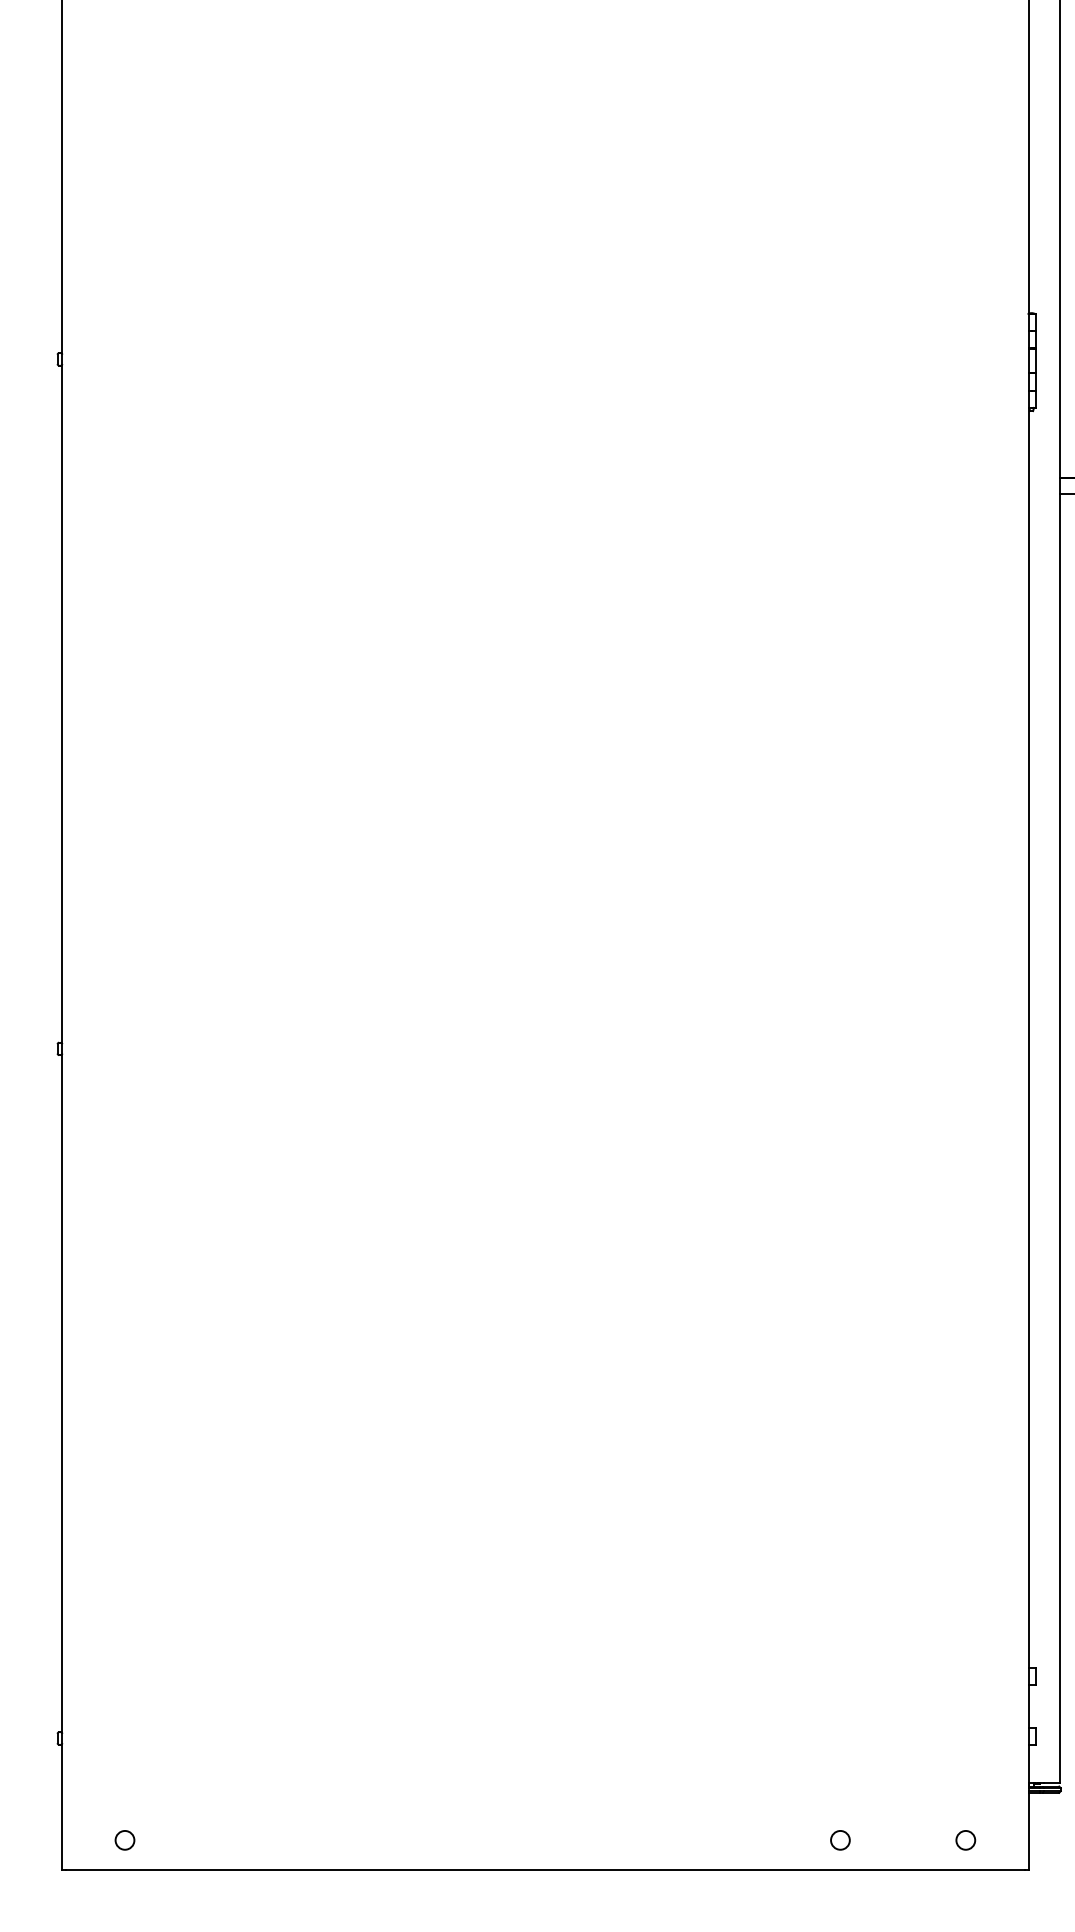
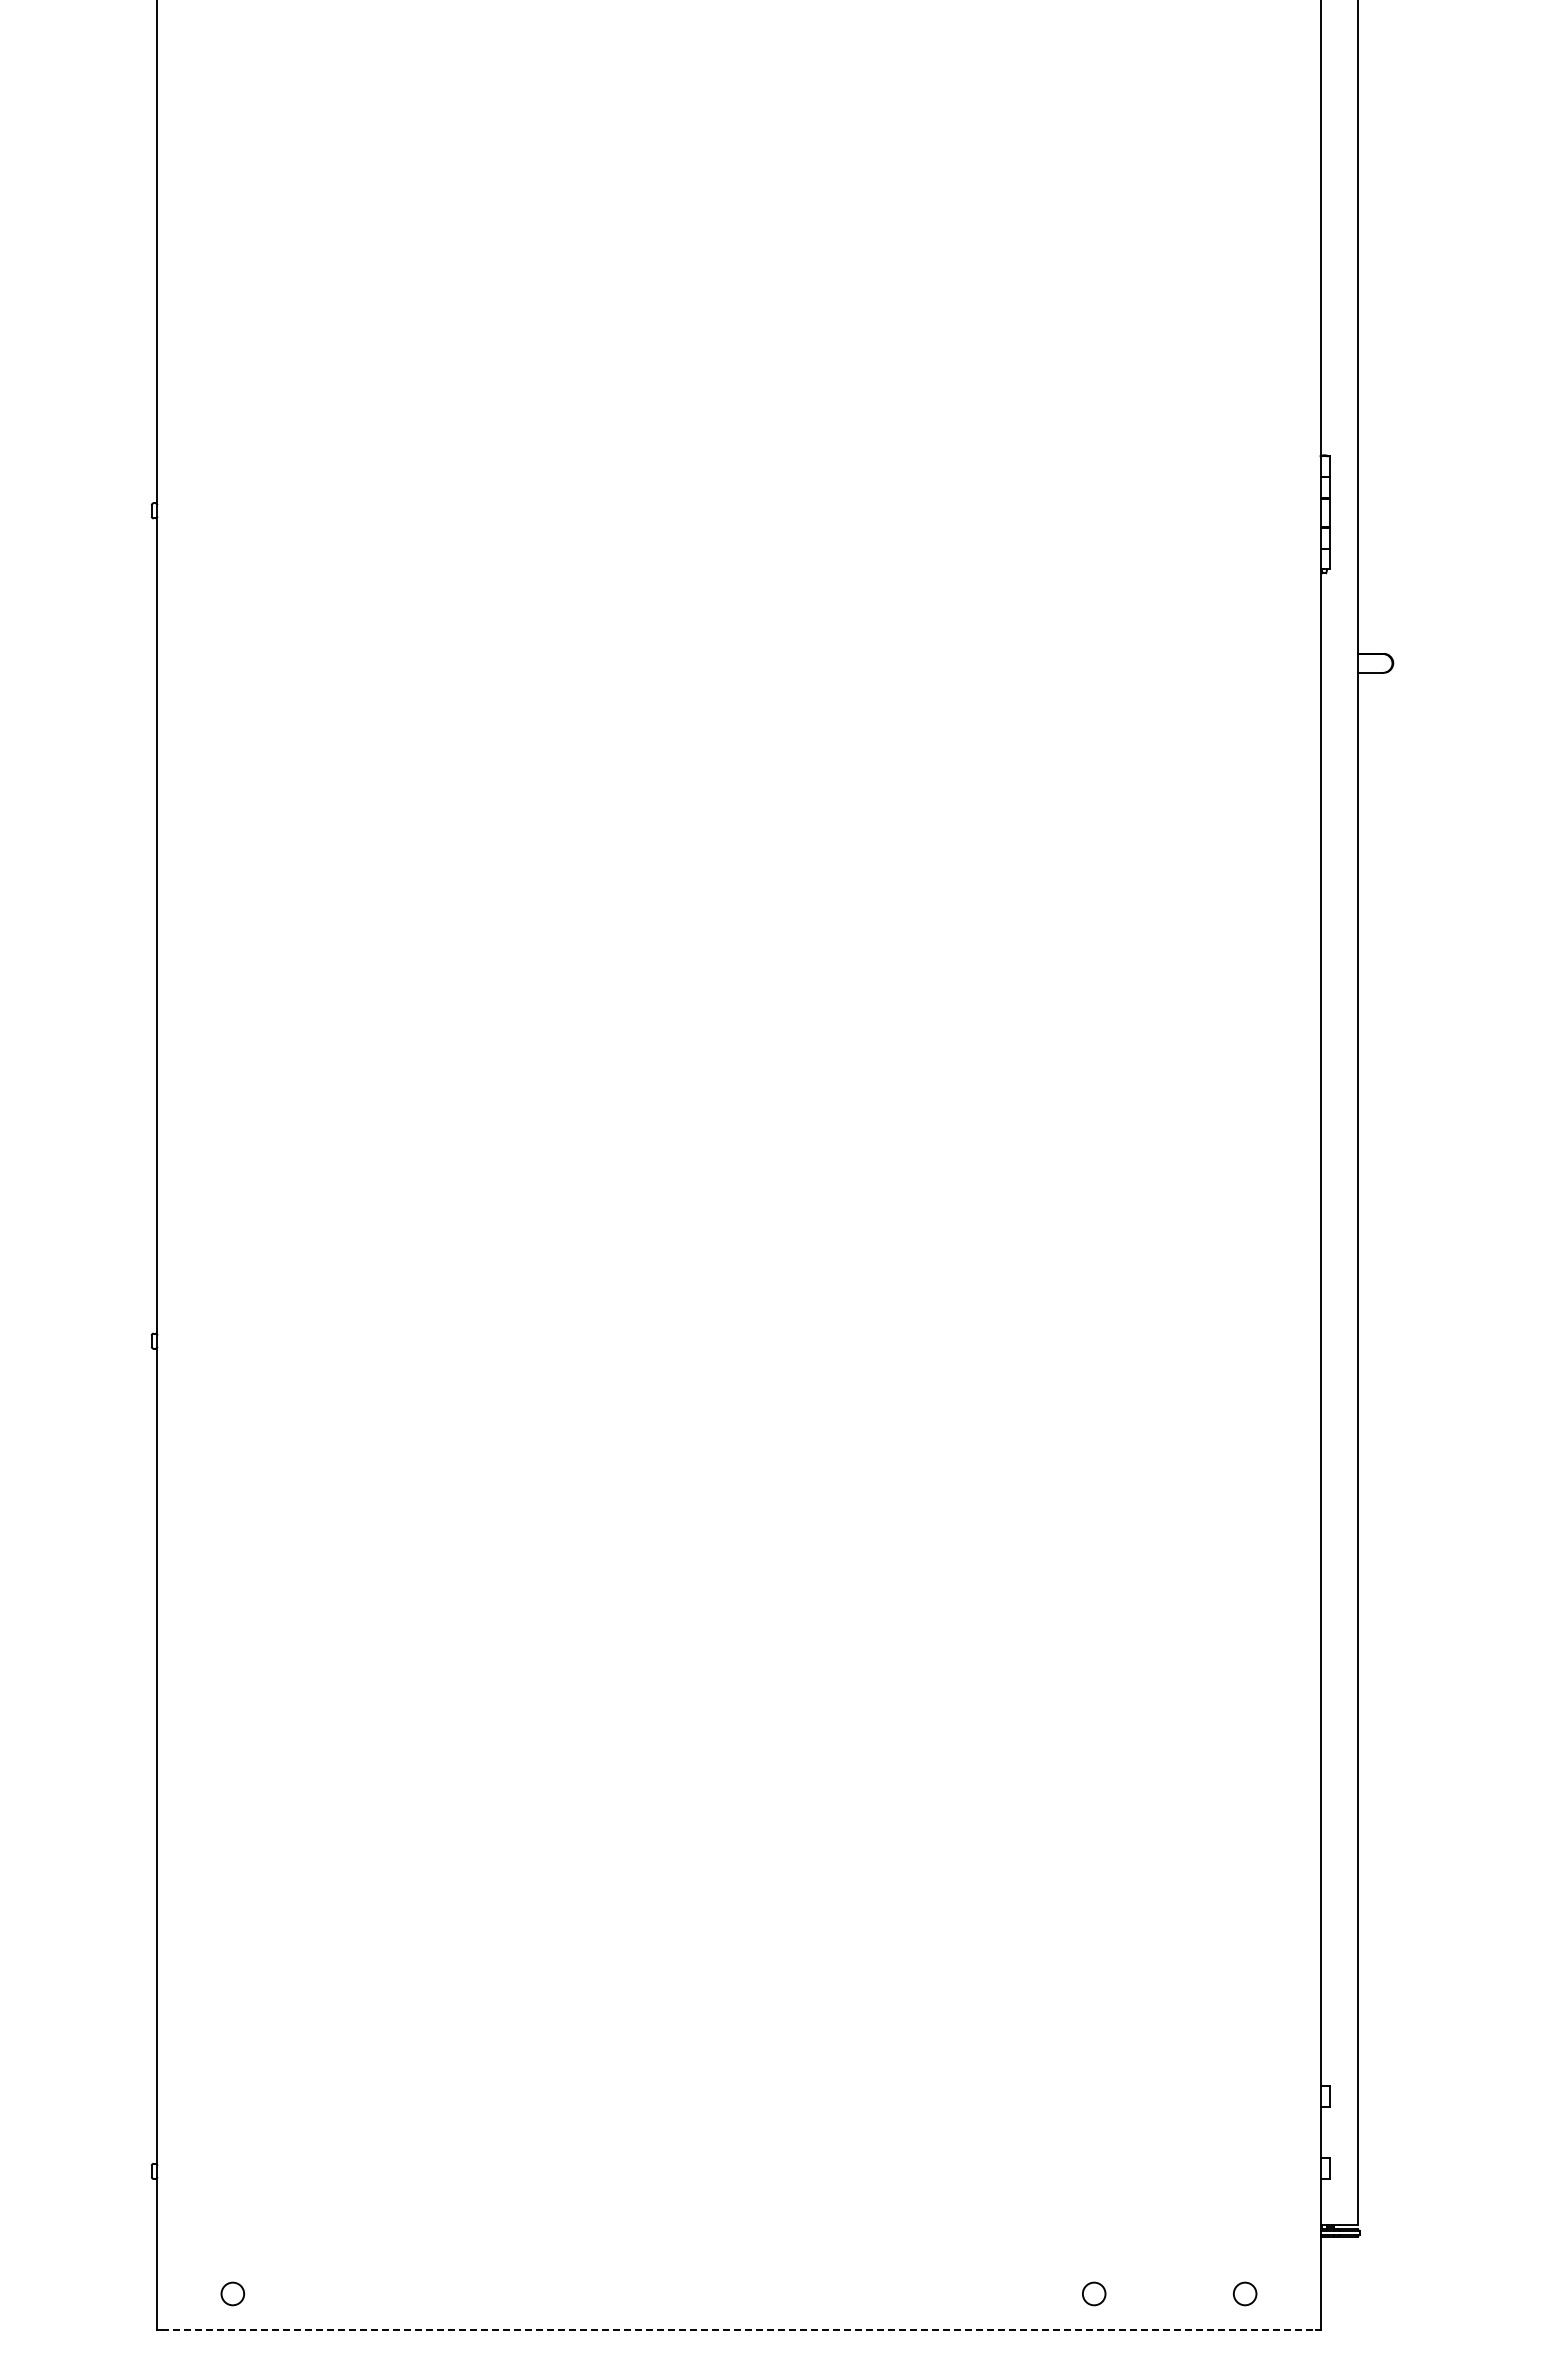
line: (545, 1869) -> (739, 2329), solid -> dashed

